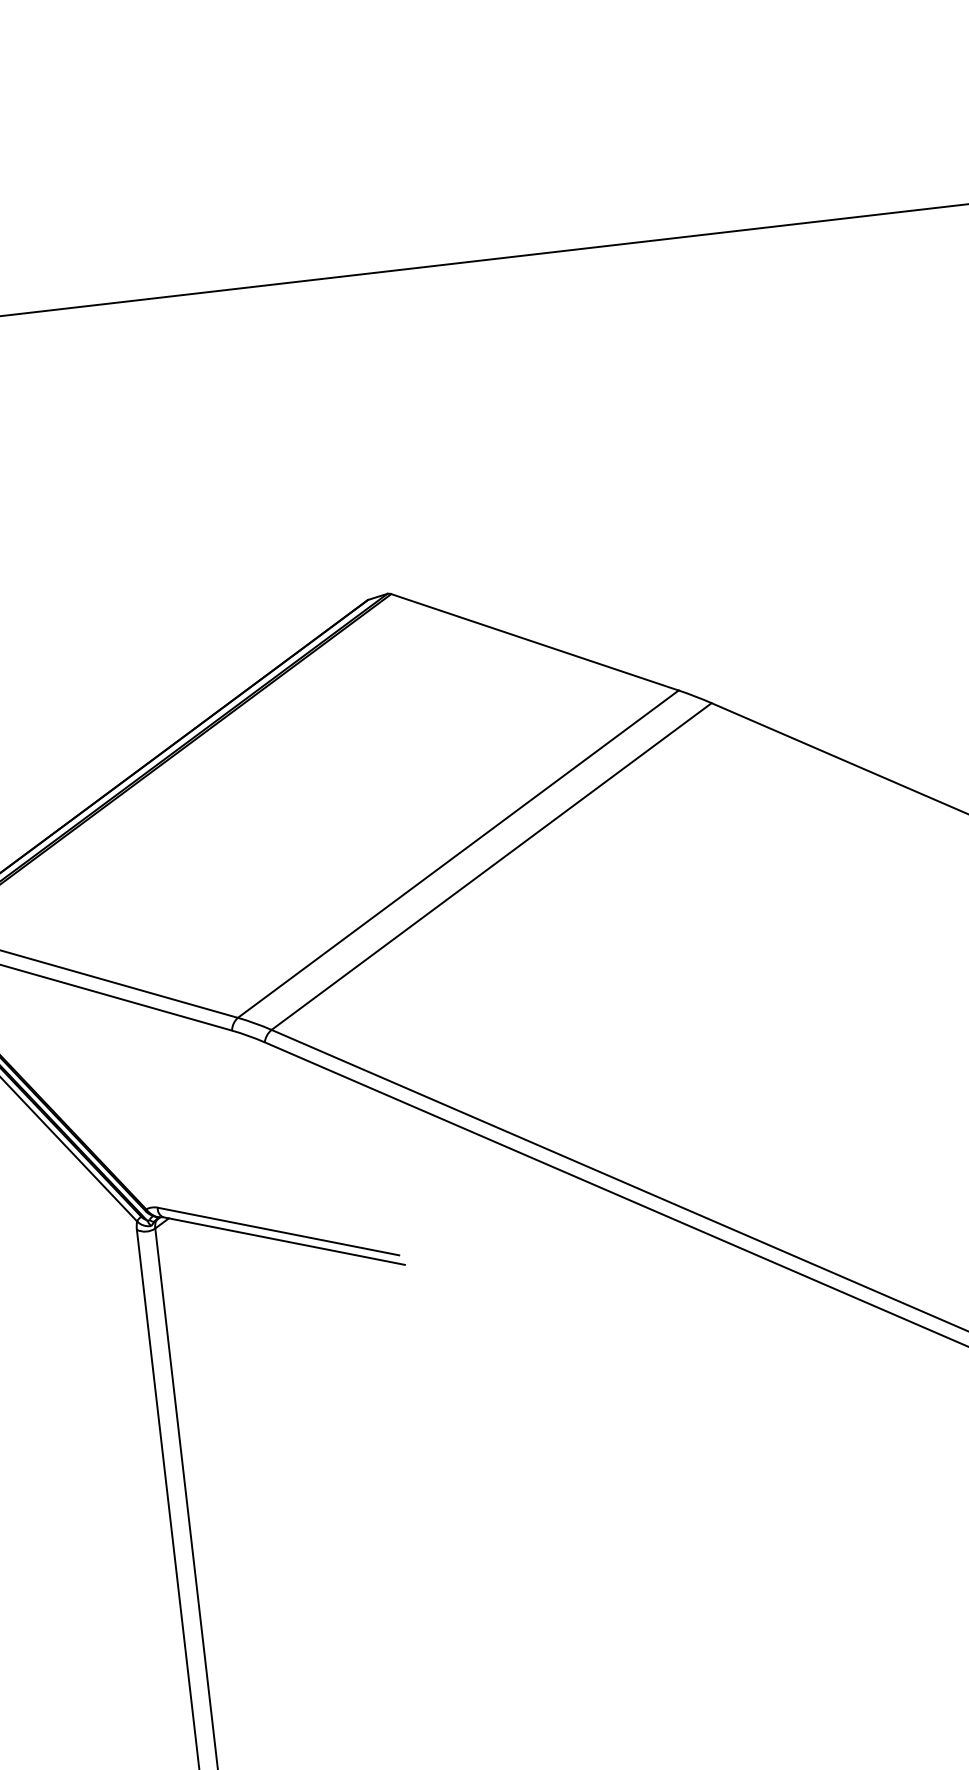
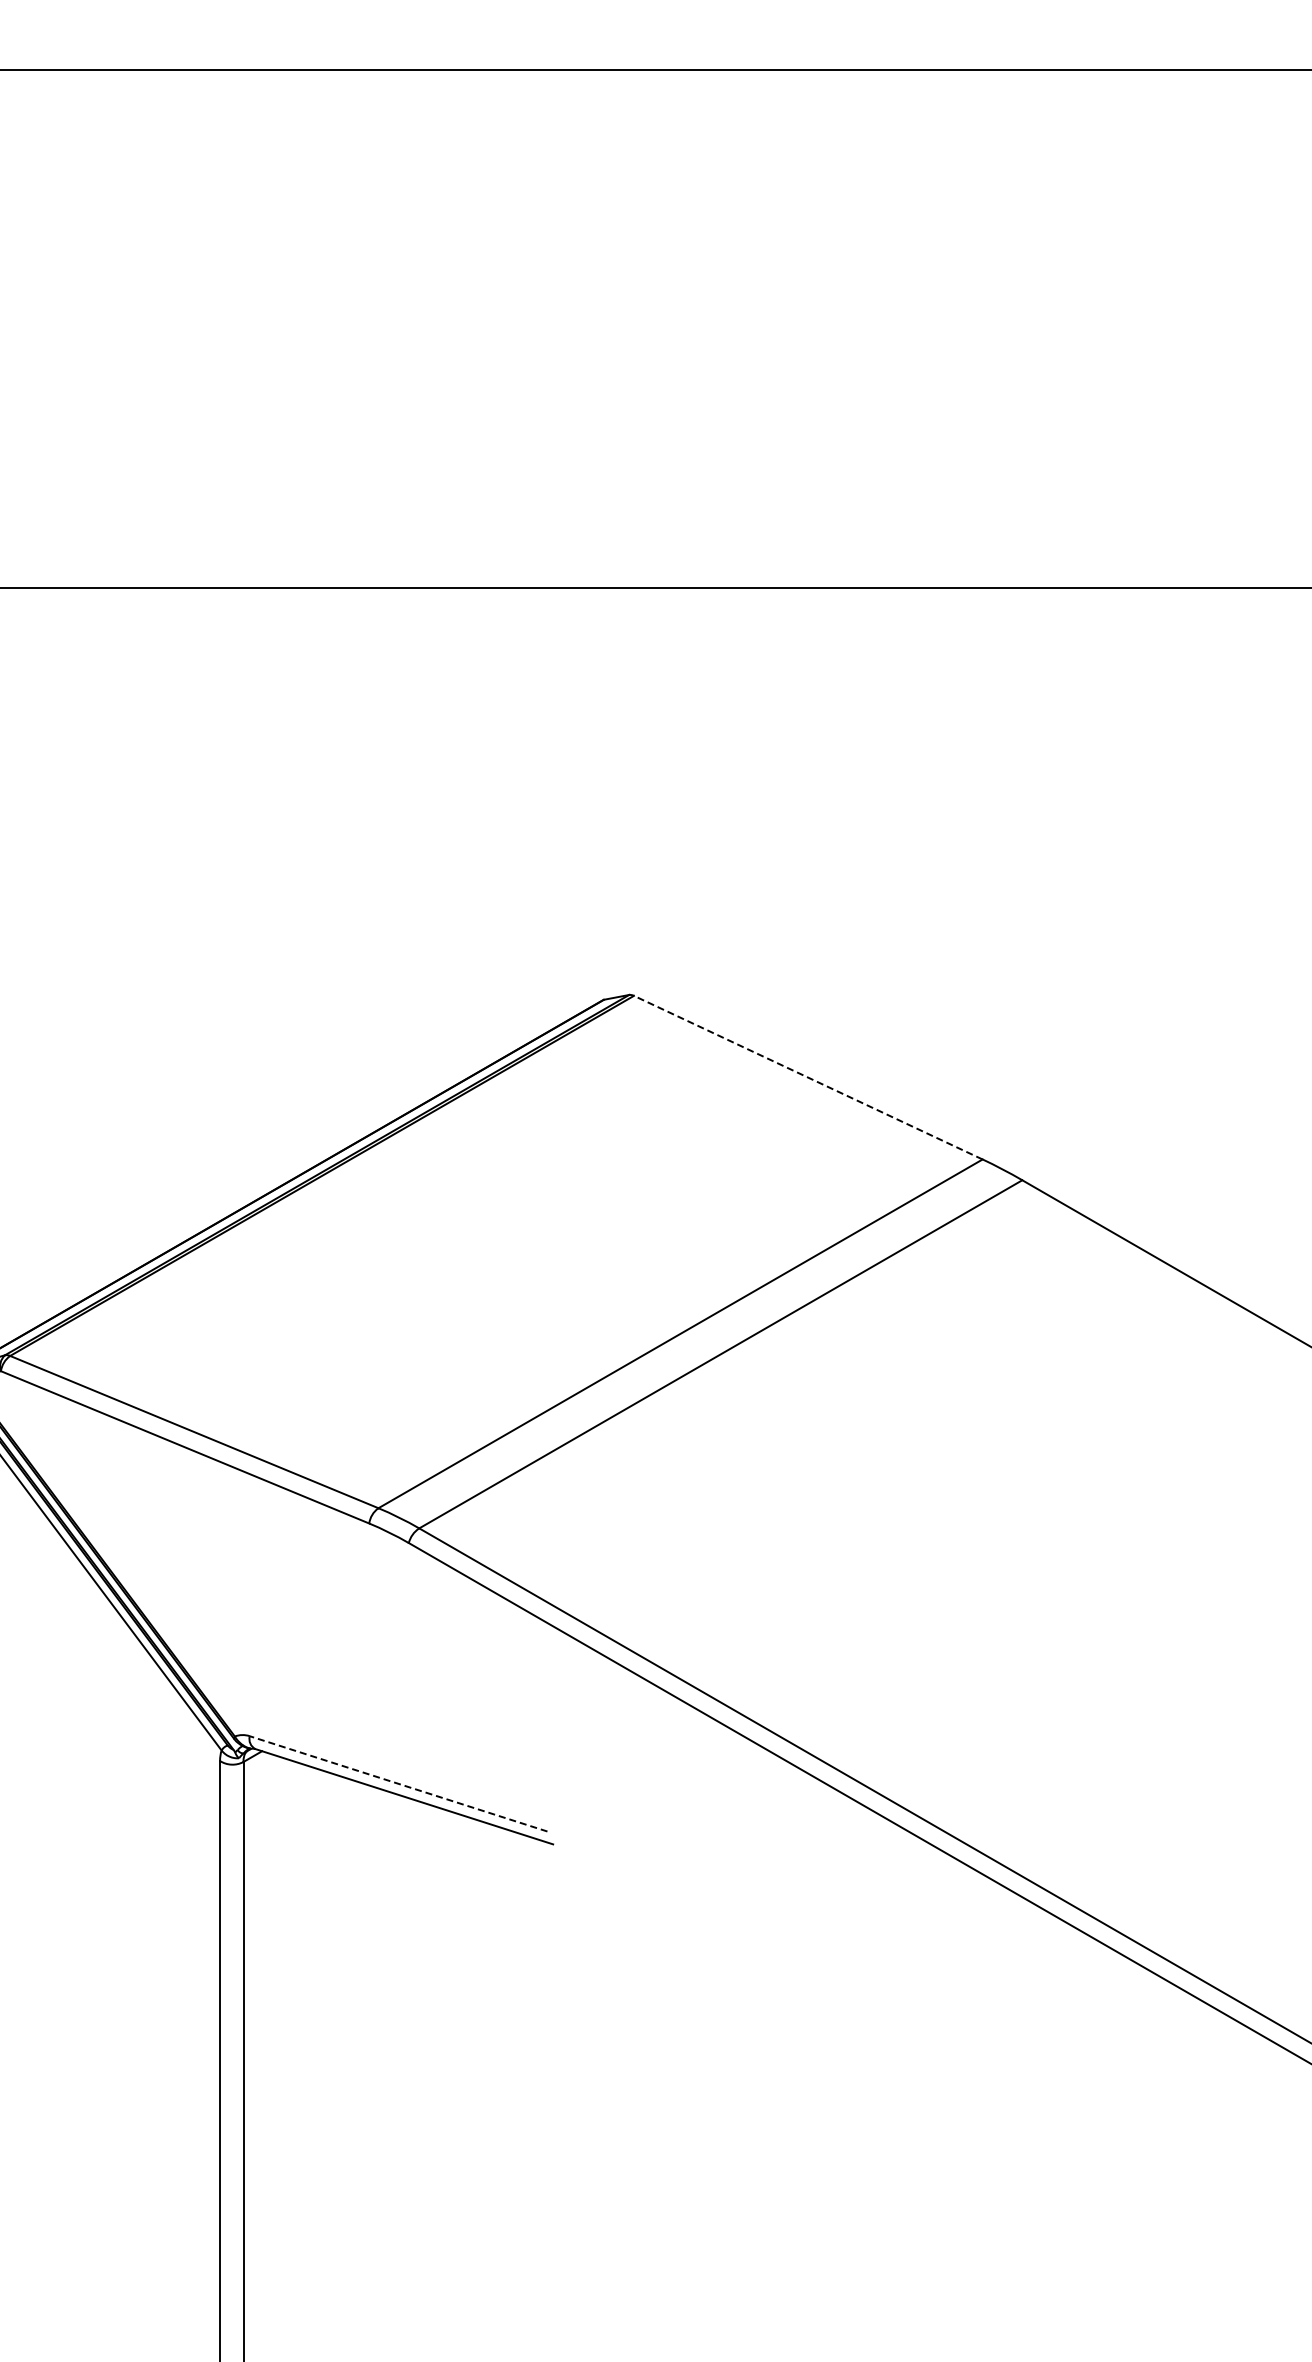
line: (535, 642) -> (808, 1077), solid -> dashed
line: (278, 1231) -> (398, 1783), solid -> dashed

